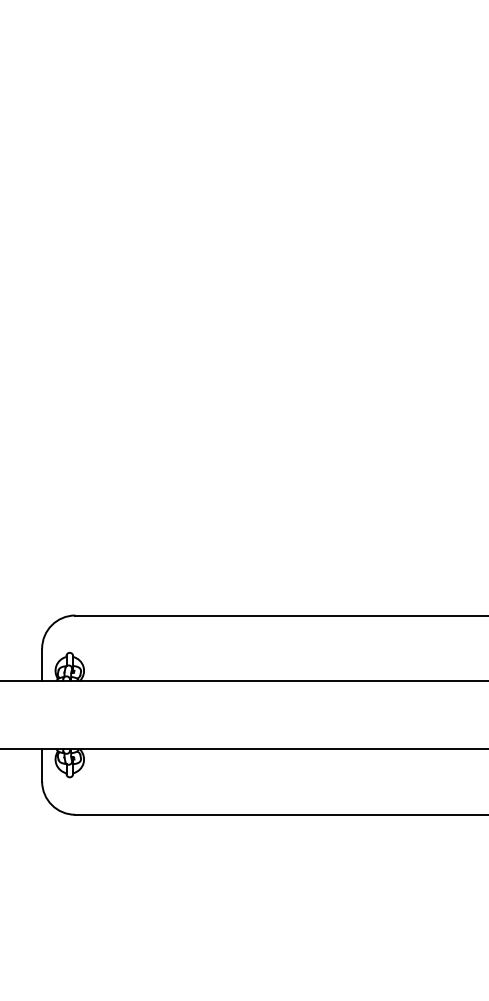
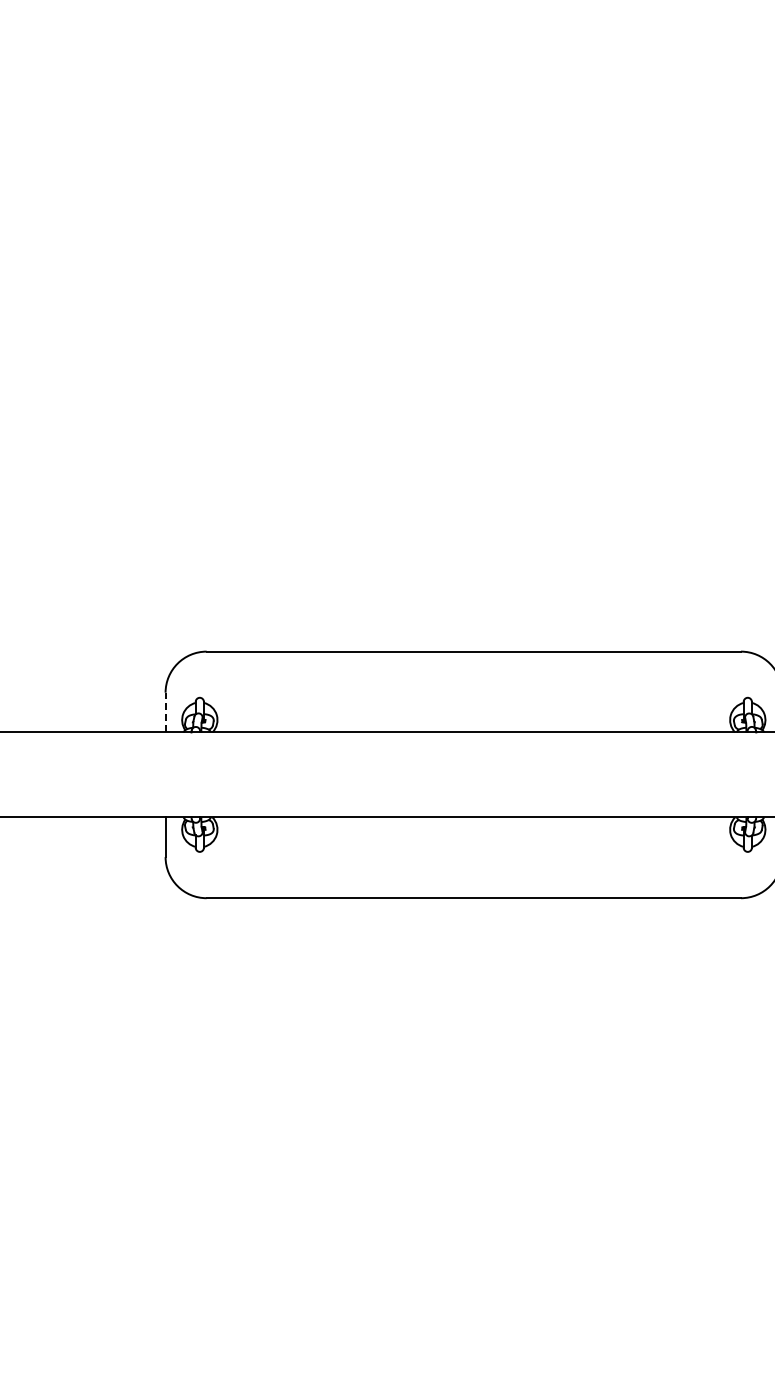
line: (42, 664) -> (165, 712), solid -> dashed

